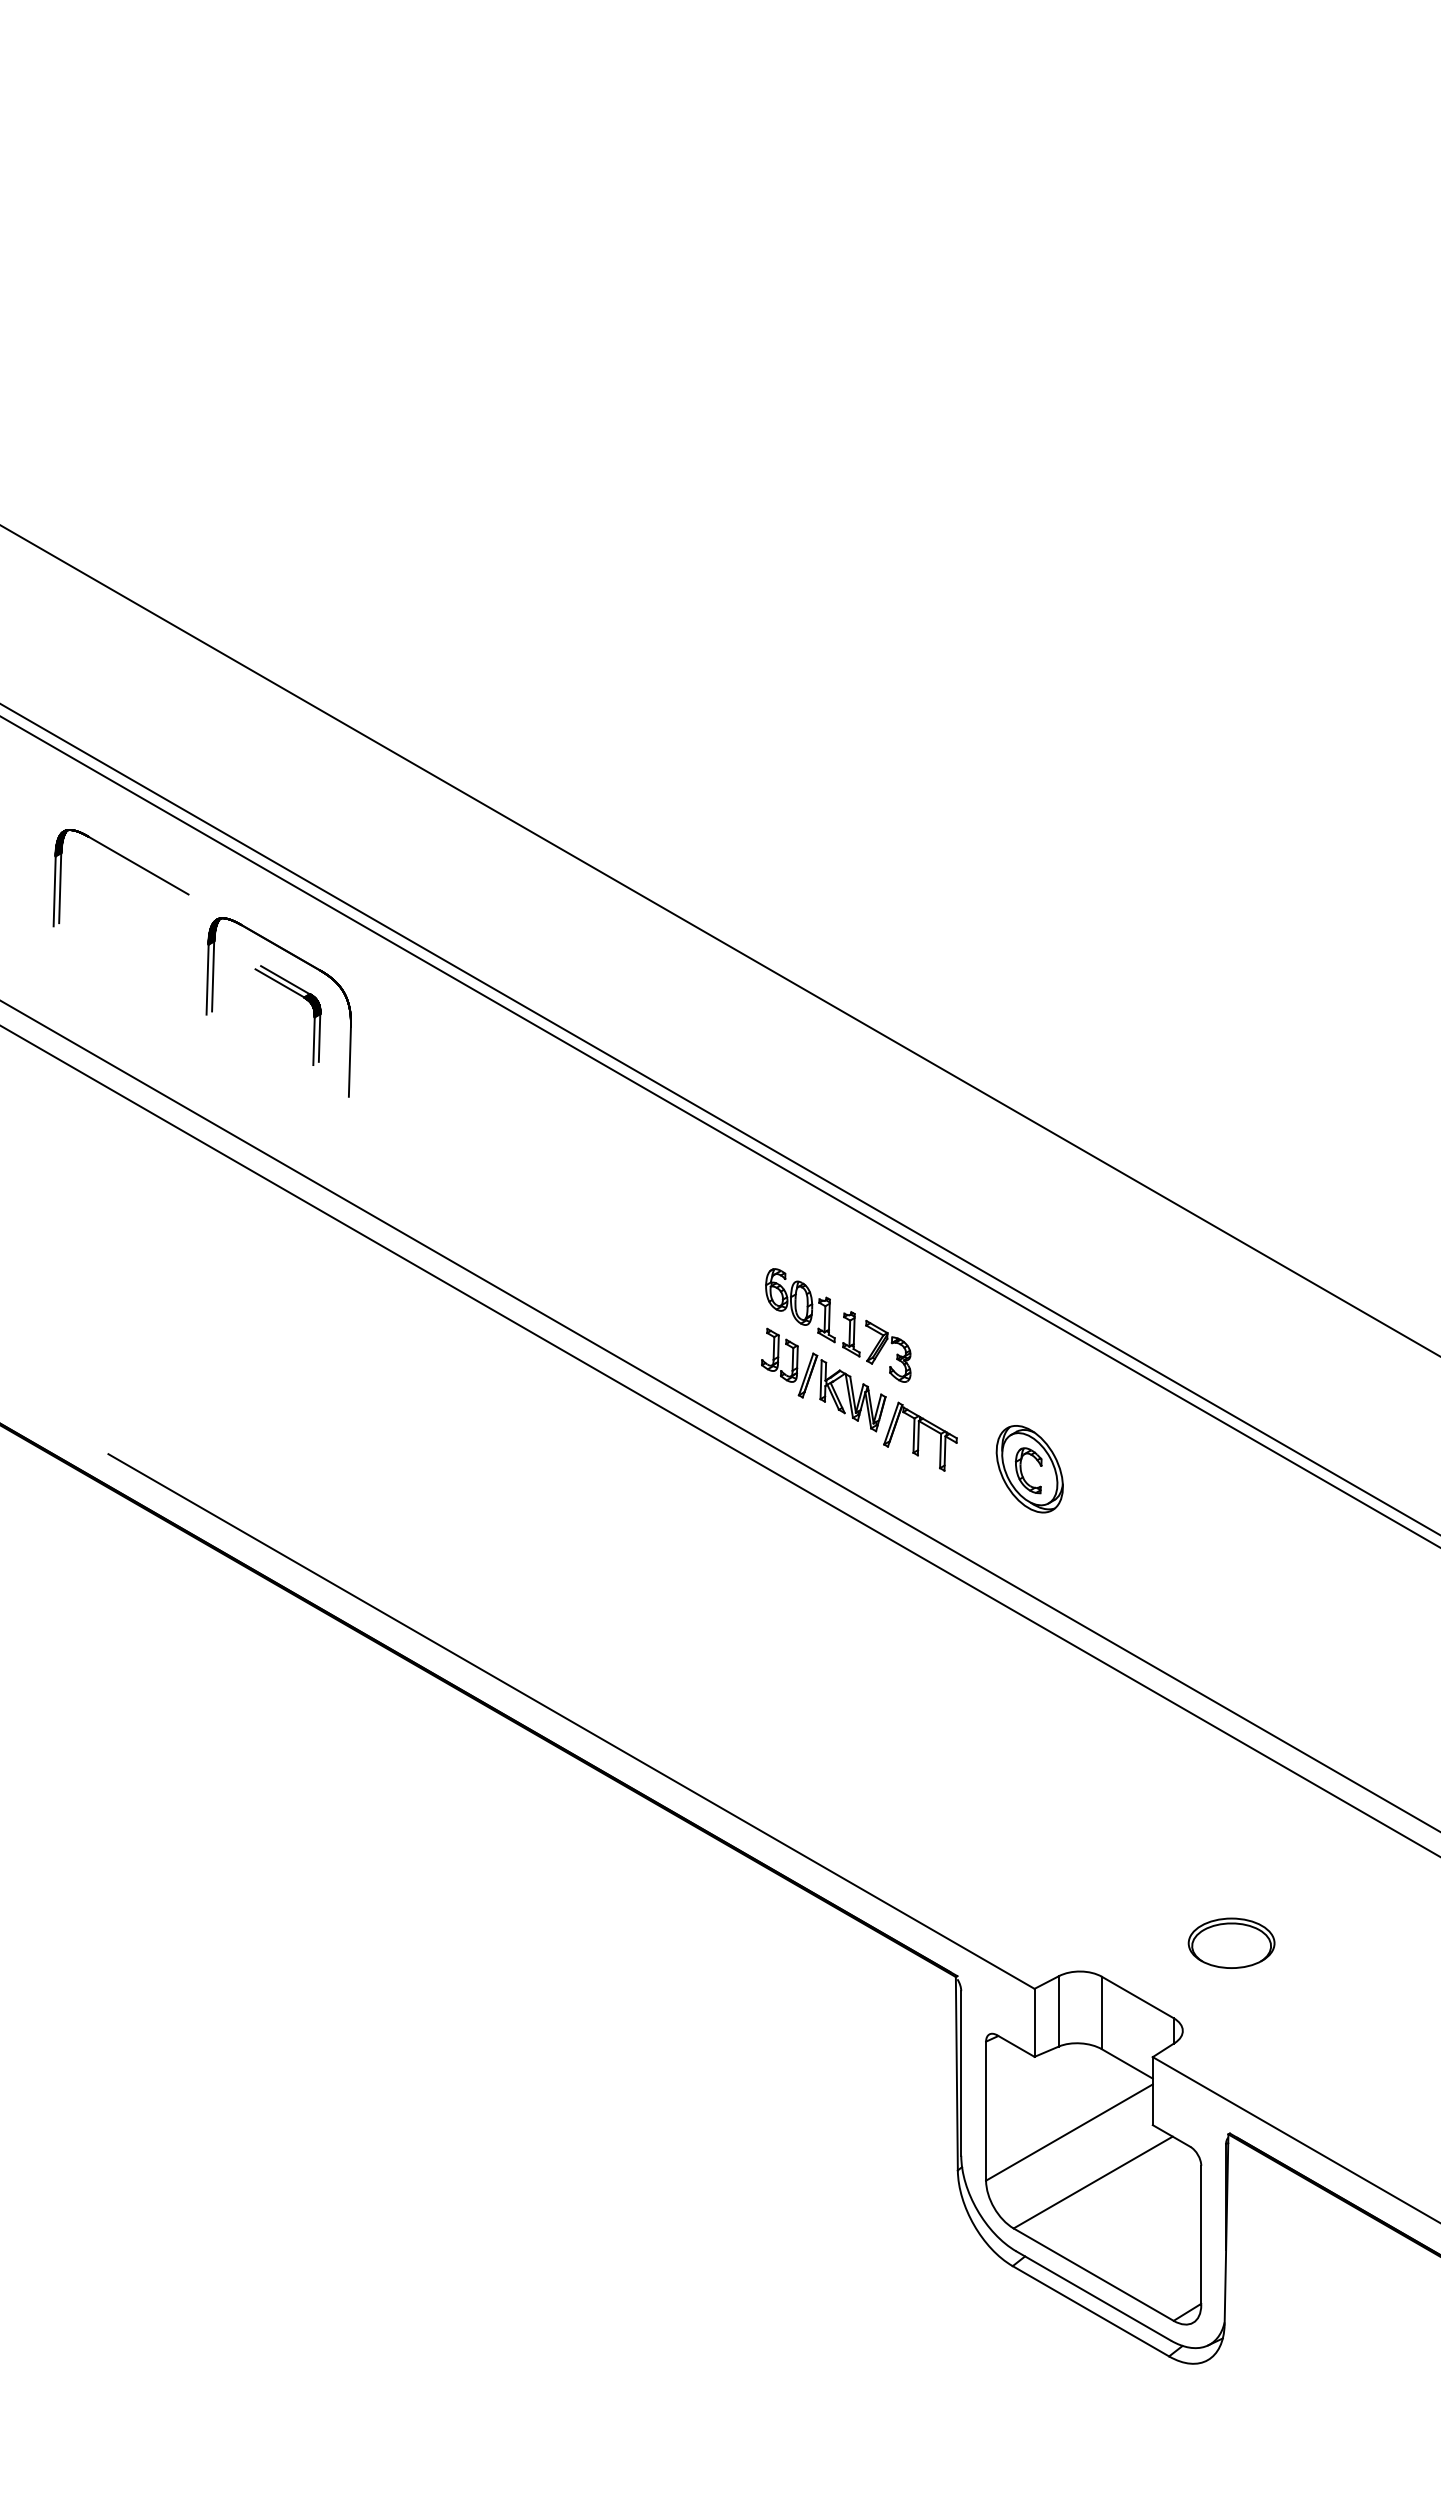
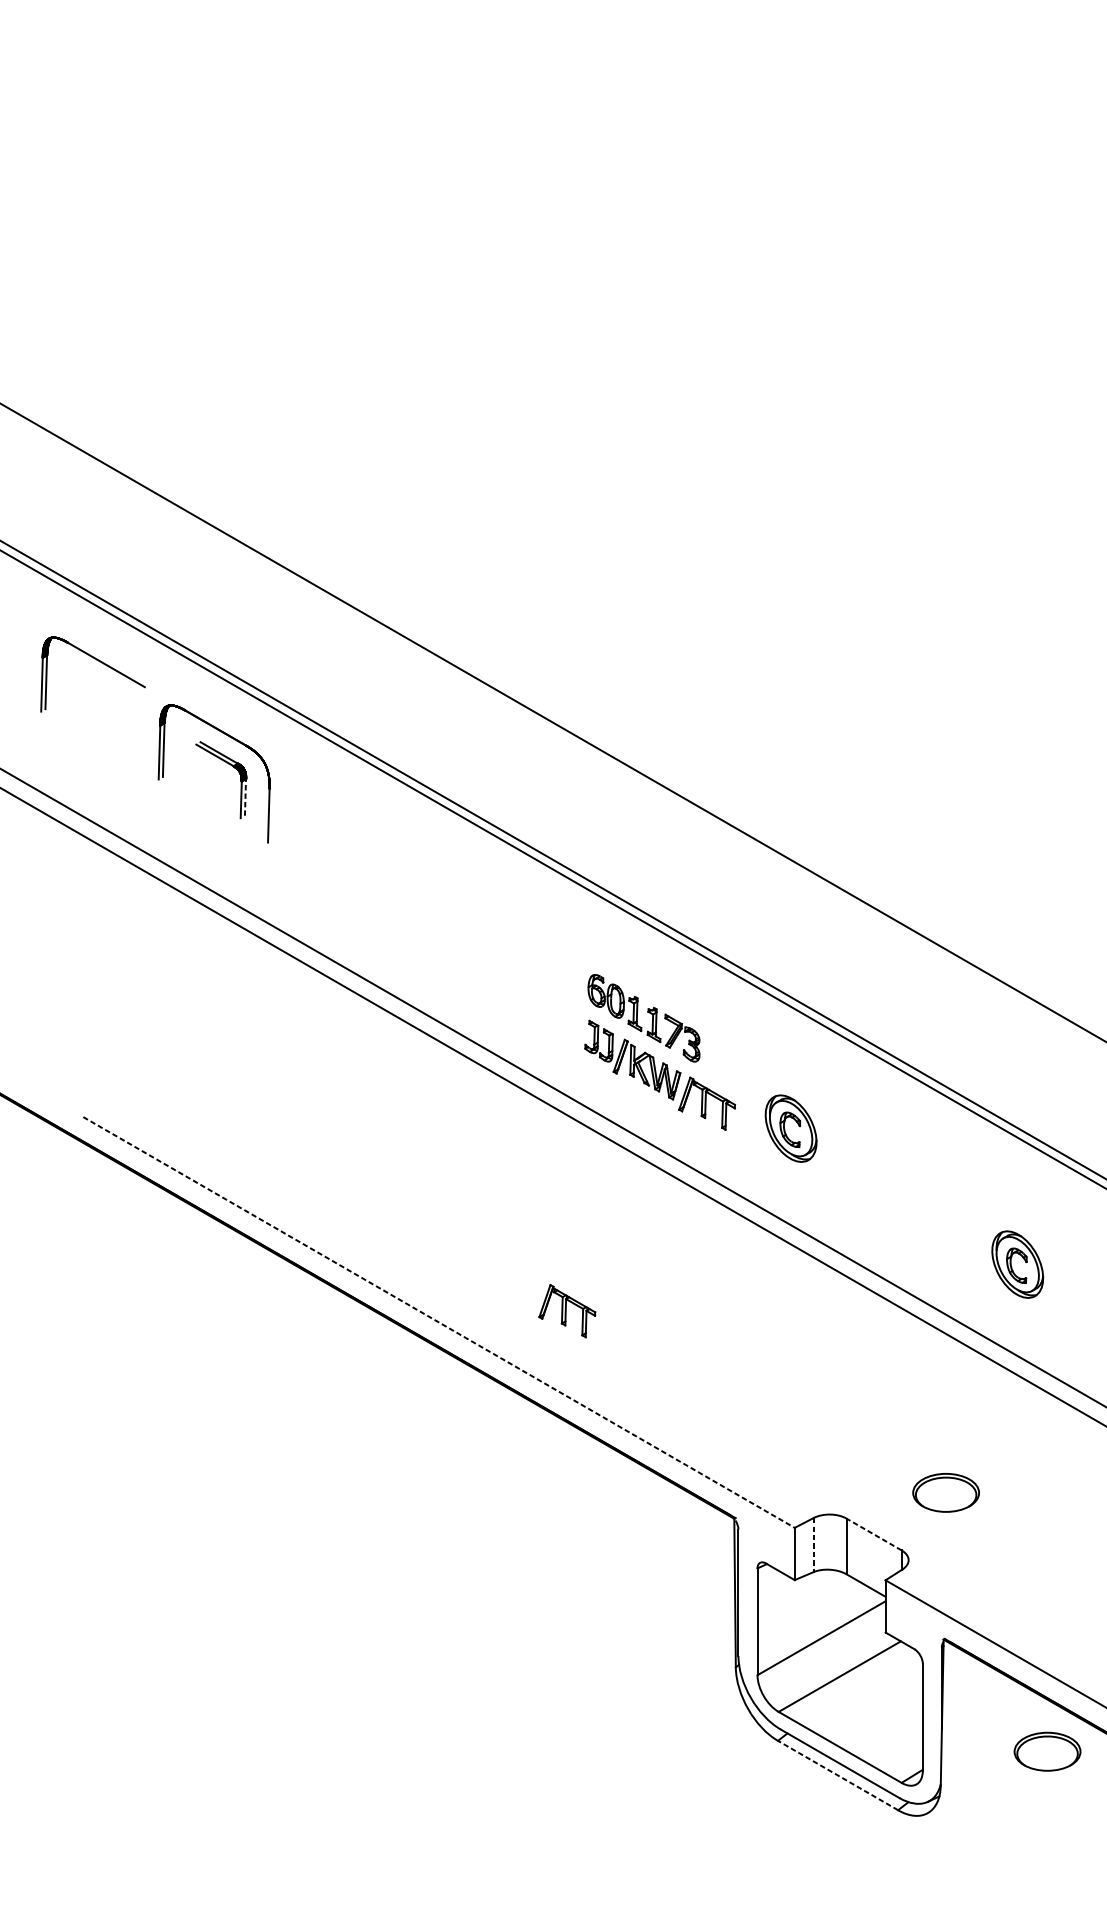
line: (319, 1038) -> (245, 797), solid -> dashed
part: (1324, 1646) -> (1017, 1264), added
part: (738, 1706) -> (567, 1310), added
line: (571, 1721) -> (439, 1322), solid -> dashed
line: (1137, 1997) -> (873, 1534), solid -> dashed
line: (1059, 2011) -> (813, 1545), solid -> dashed
part: (1363, 2279) -> (1047, 1751), added
line: (1090, 2311) -> (837, 1775), solid -> dashed

